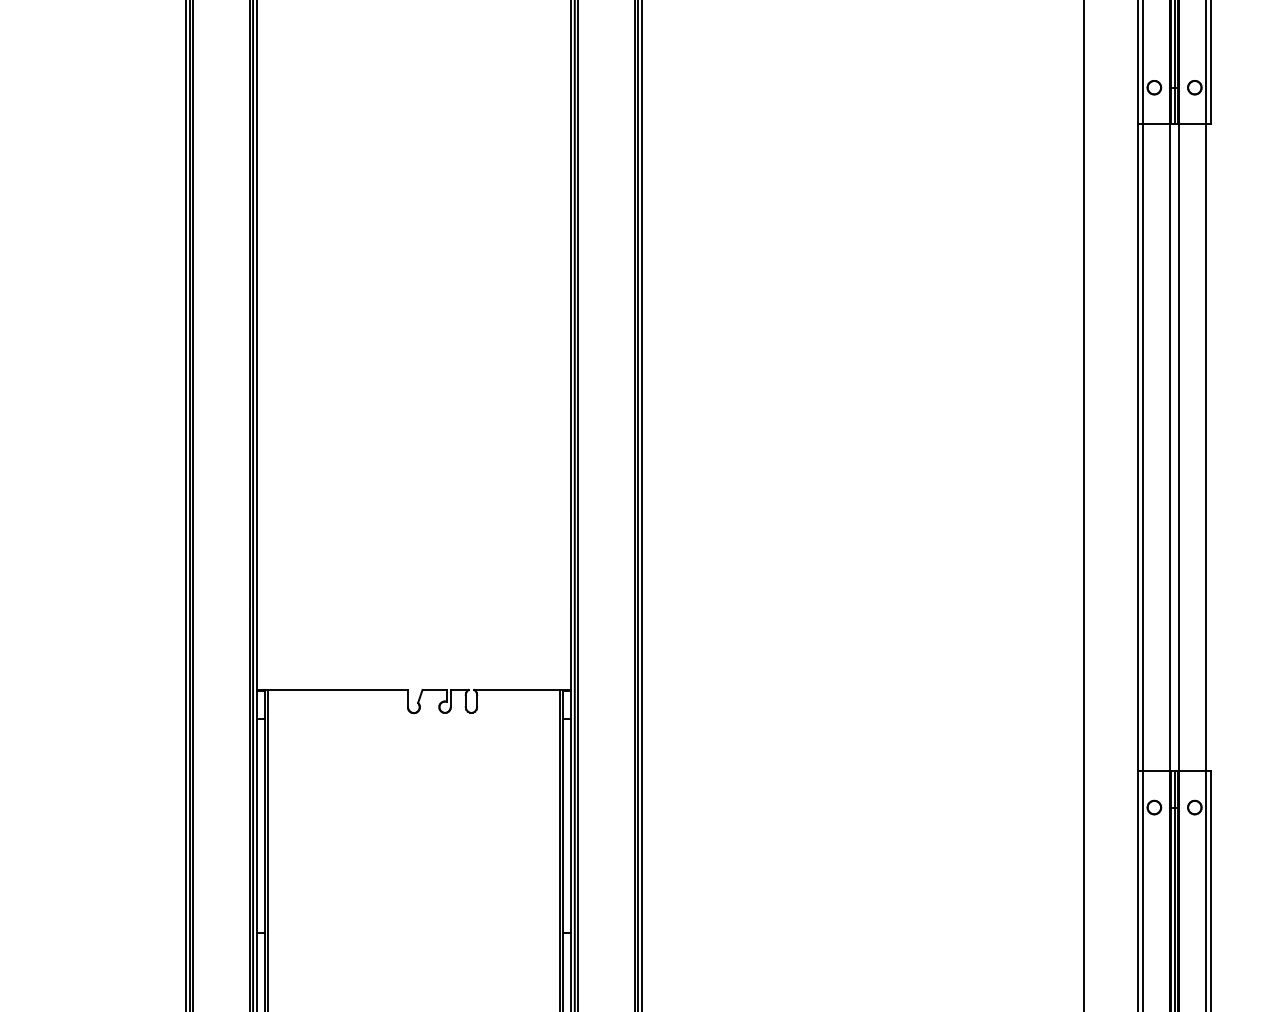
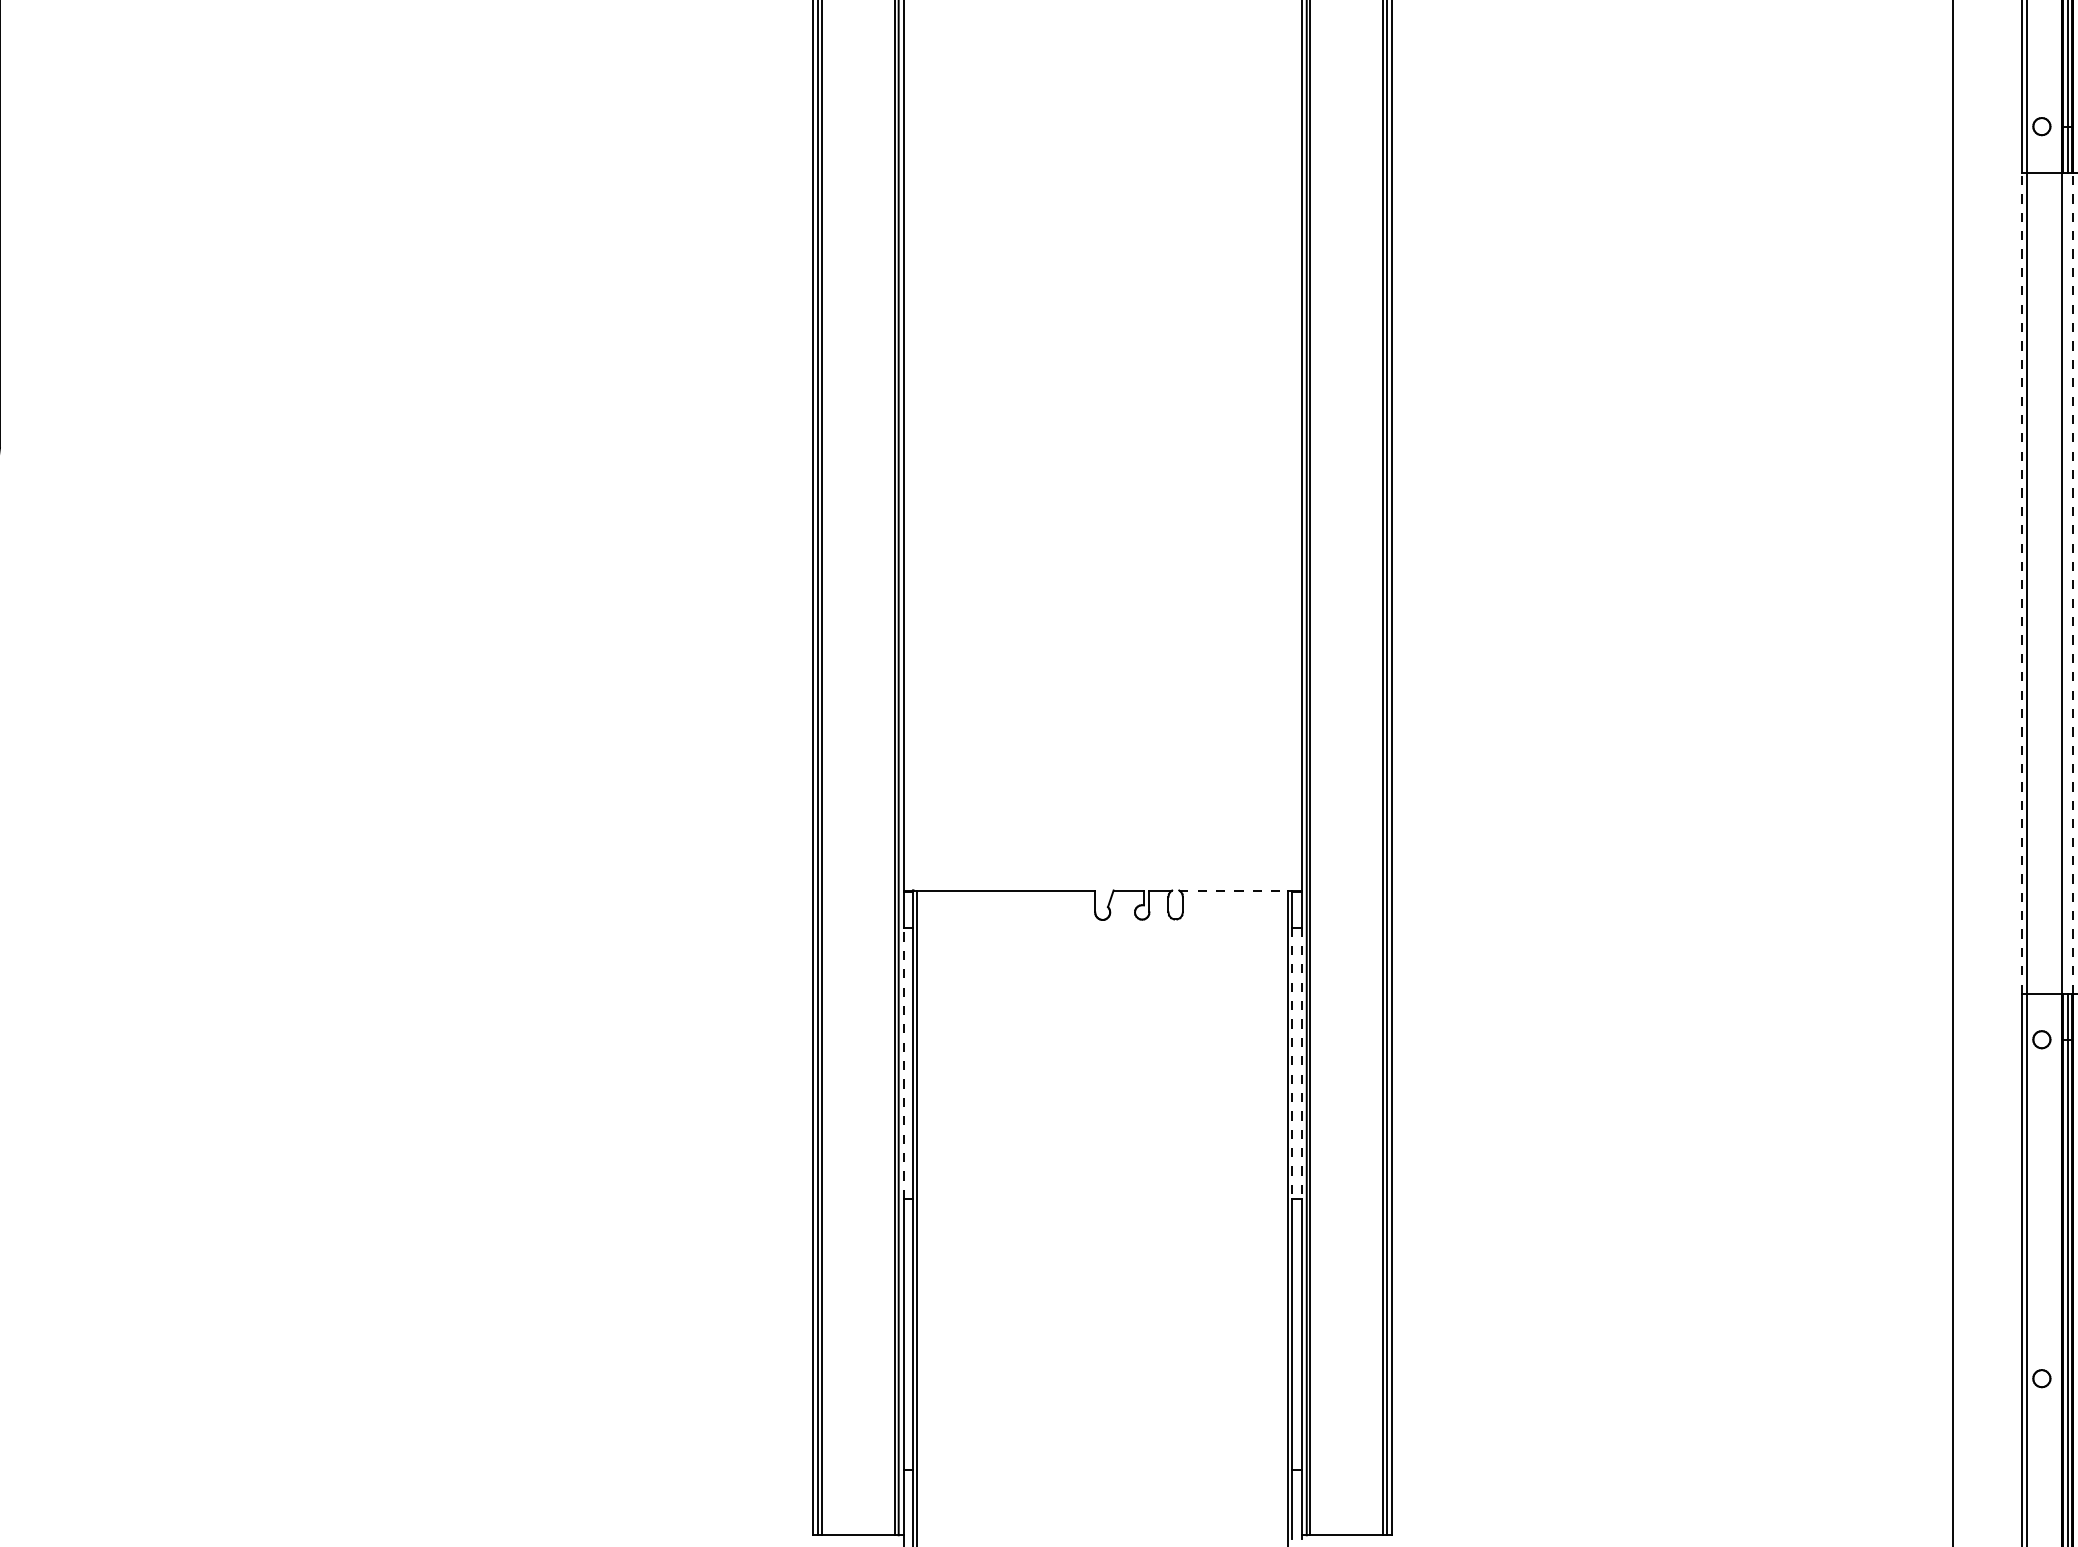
line: (1138, 447) -> (2021, 583), solid -> dashed
line: (1179, 447) -> (2073, 583), solid -> dashed
line: (517, 689) -> (1233, 890), solid -> dashed
line: (256, 826) -> (903, 1063), solid -> dashed
line: (563, 826) -> (1292, 1063), solid -> dashed
line: (570, 826) -> (1301, 1063), solid -> dashed

